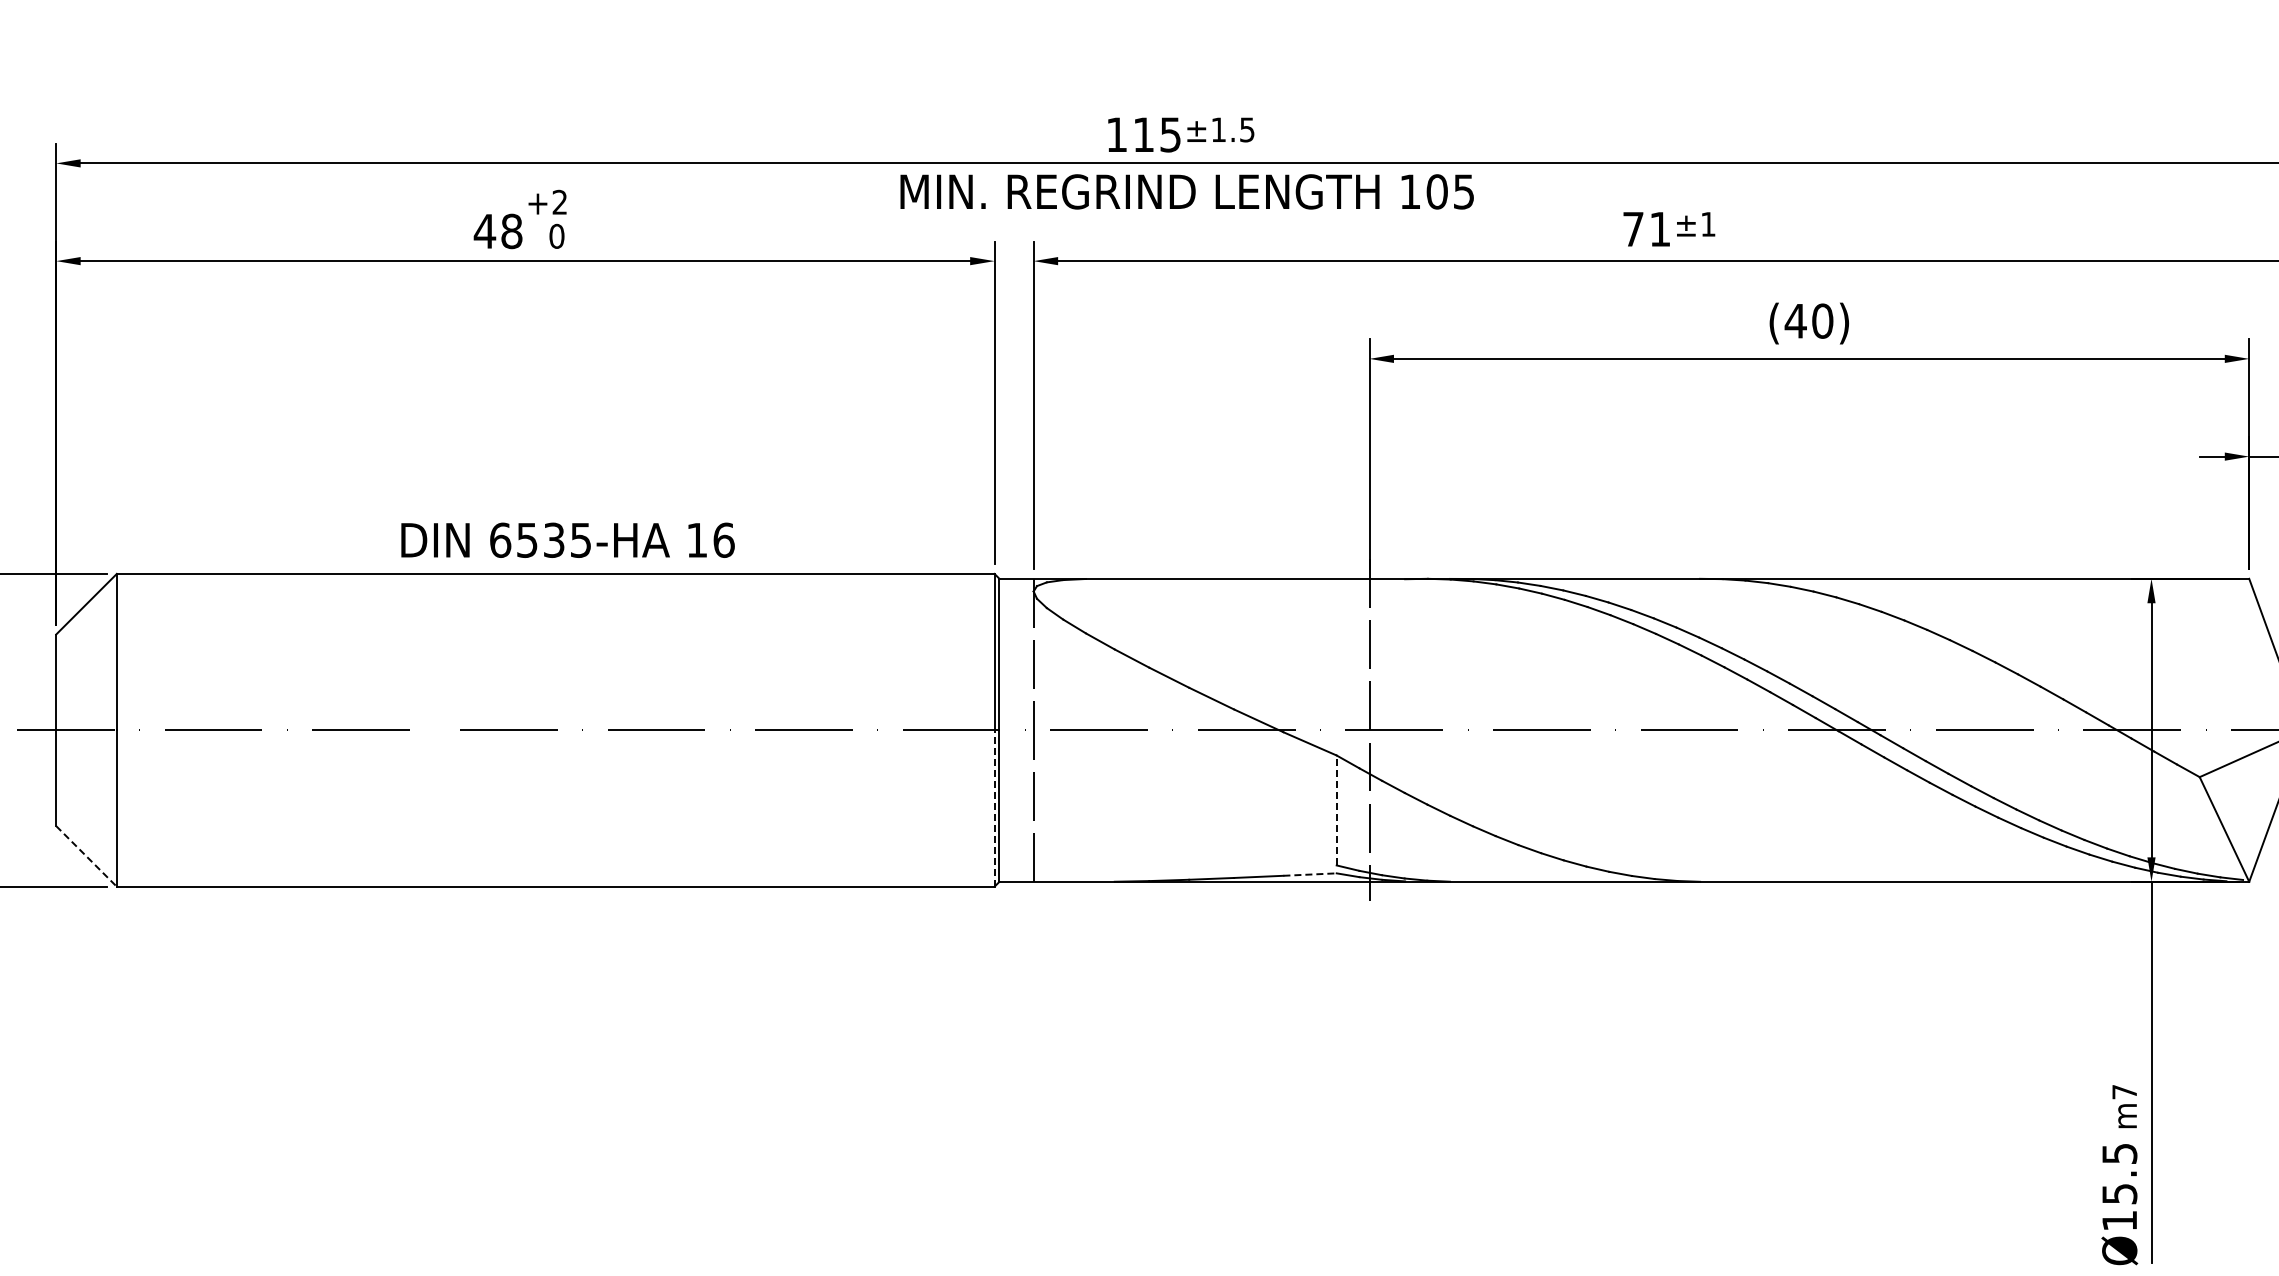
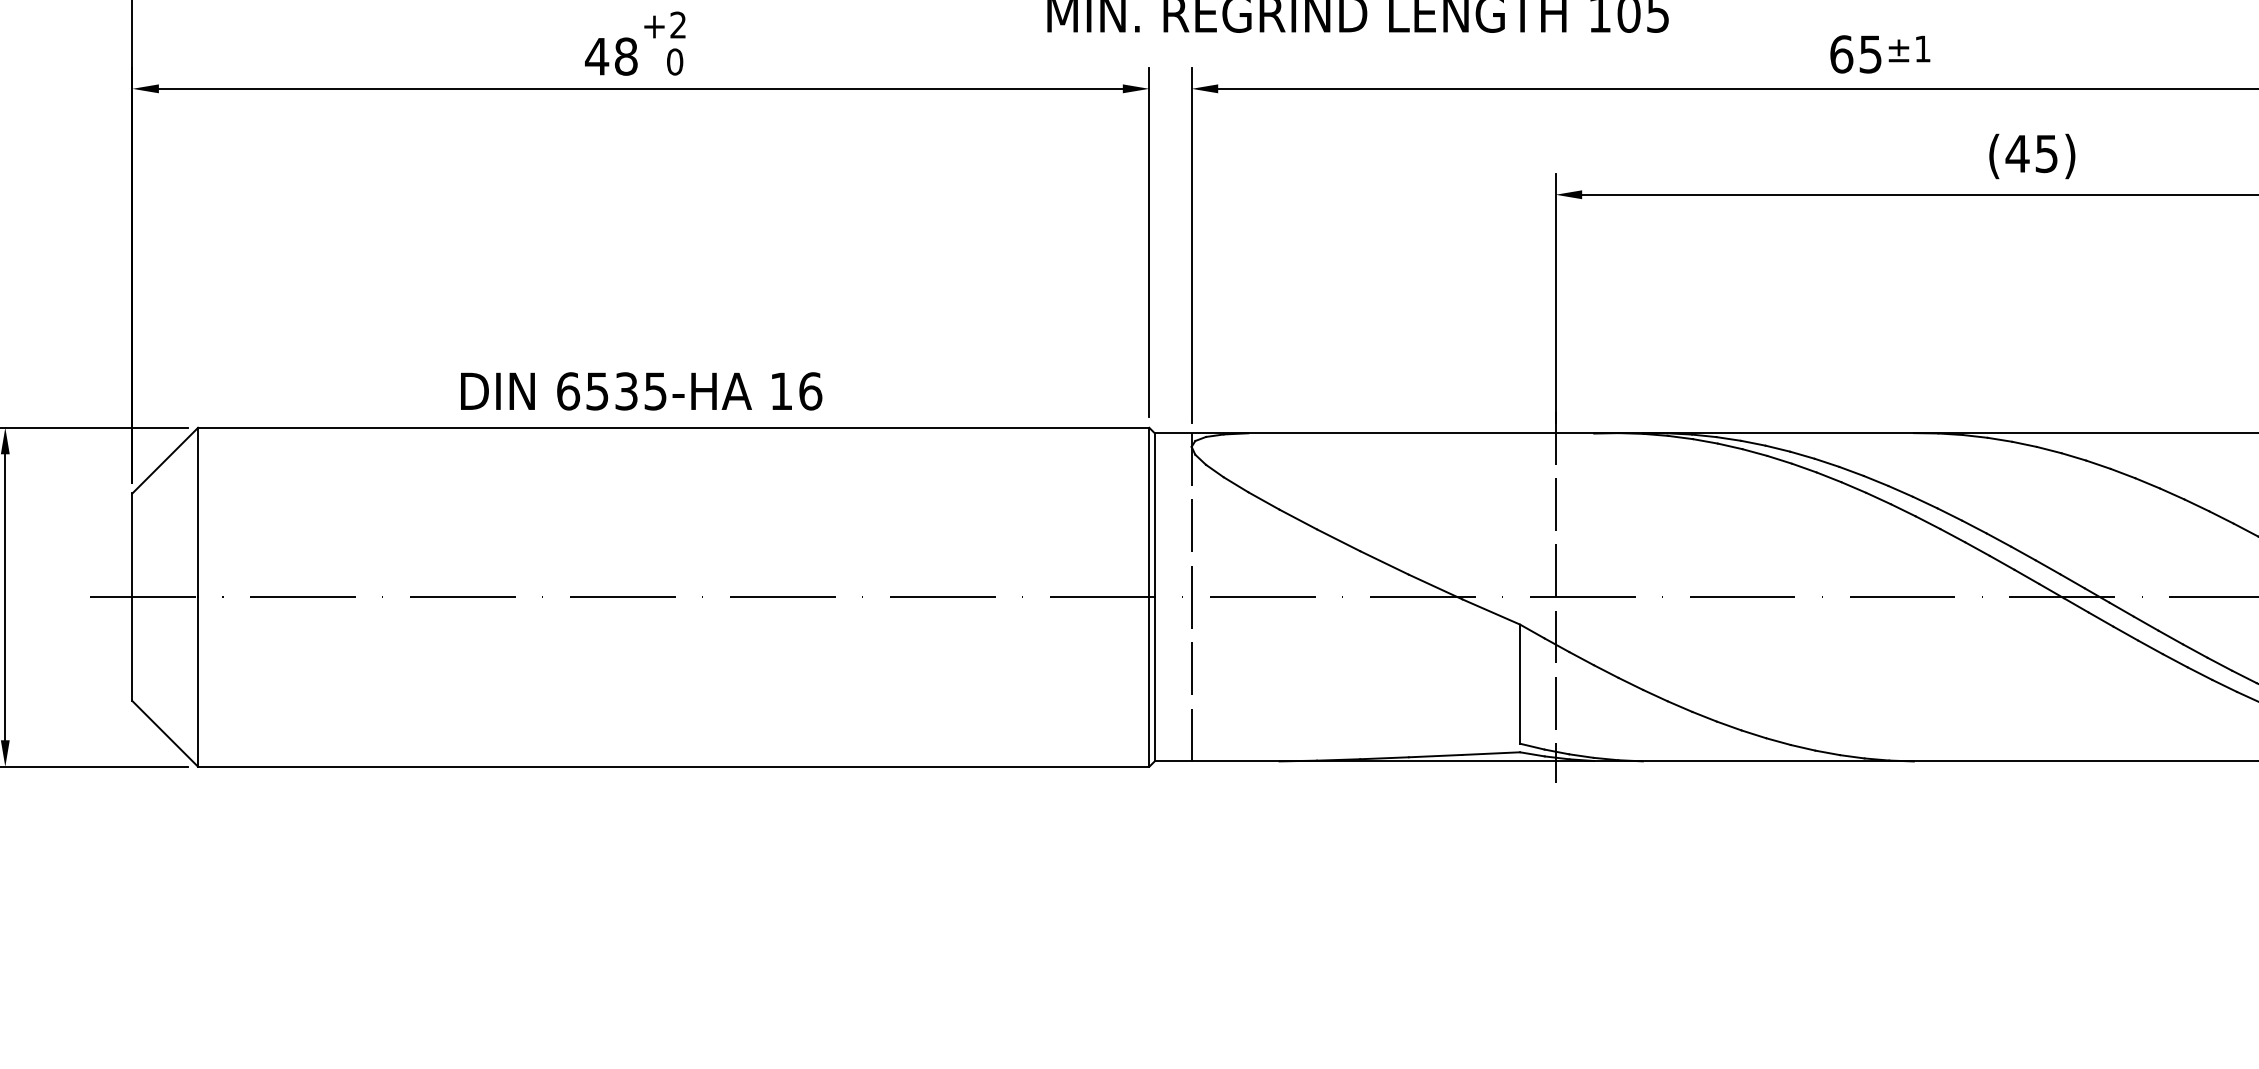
text: (1646, 229) -> (1855, 54), 71 -> 65
text: (1822, 320) -> (2046, 153), (40) -> (45)
text: (567, 539) -> (640, 390), moved
line: (994, 808) -> (1149, 682), dashed -> solid
line: (1336, 810) -> (1519, 684), dashed -> solid
line: (86, 856) -> (165, 734), dashed -> solid
line: (1310, 874) -> (1491, 753), dashed -> solid

